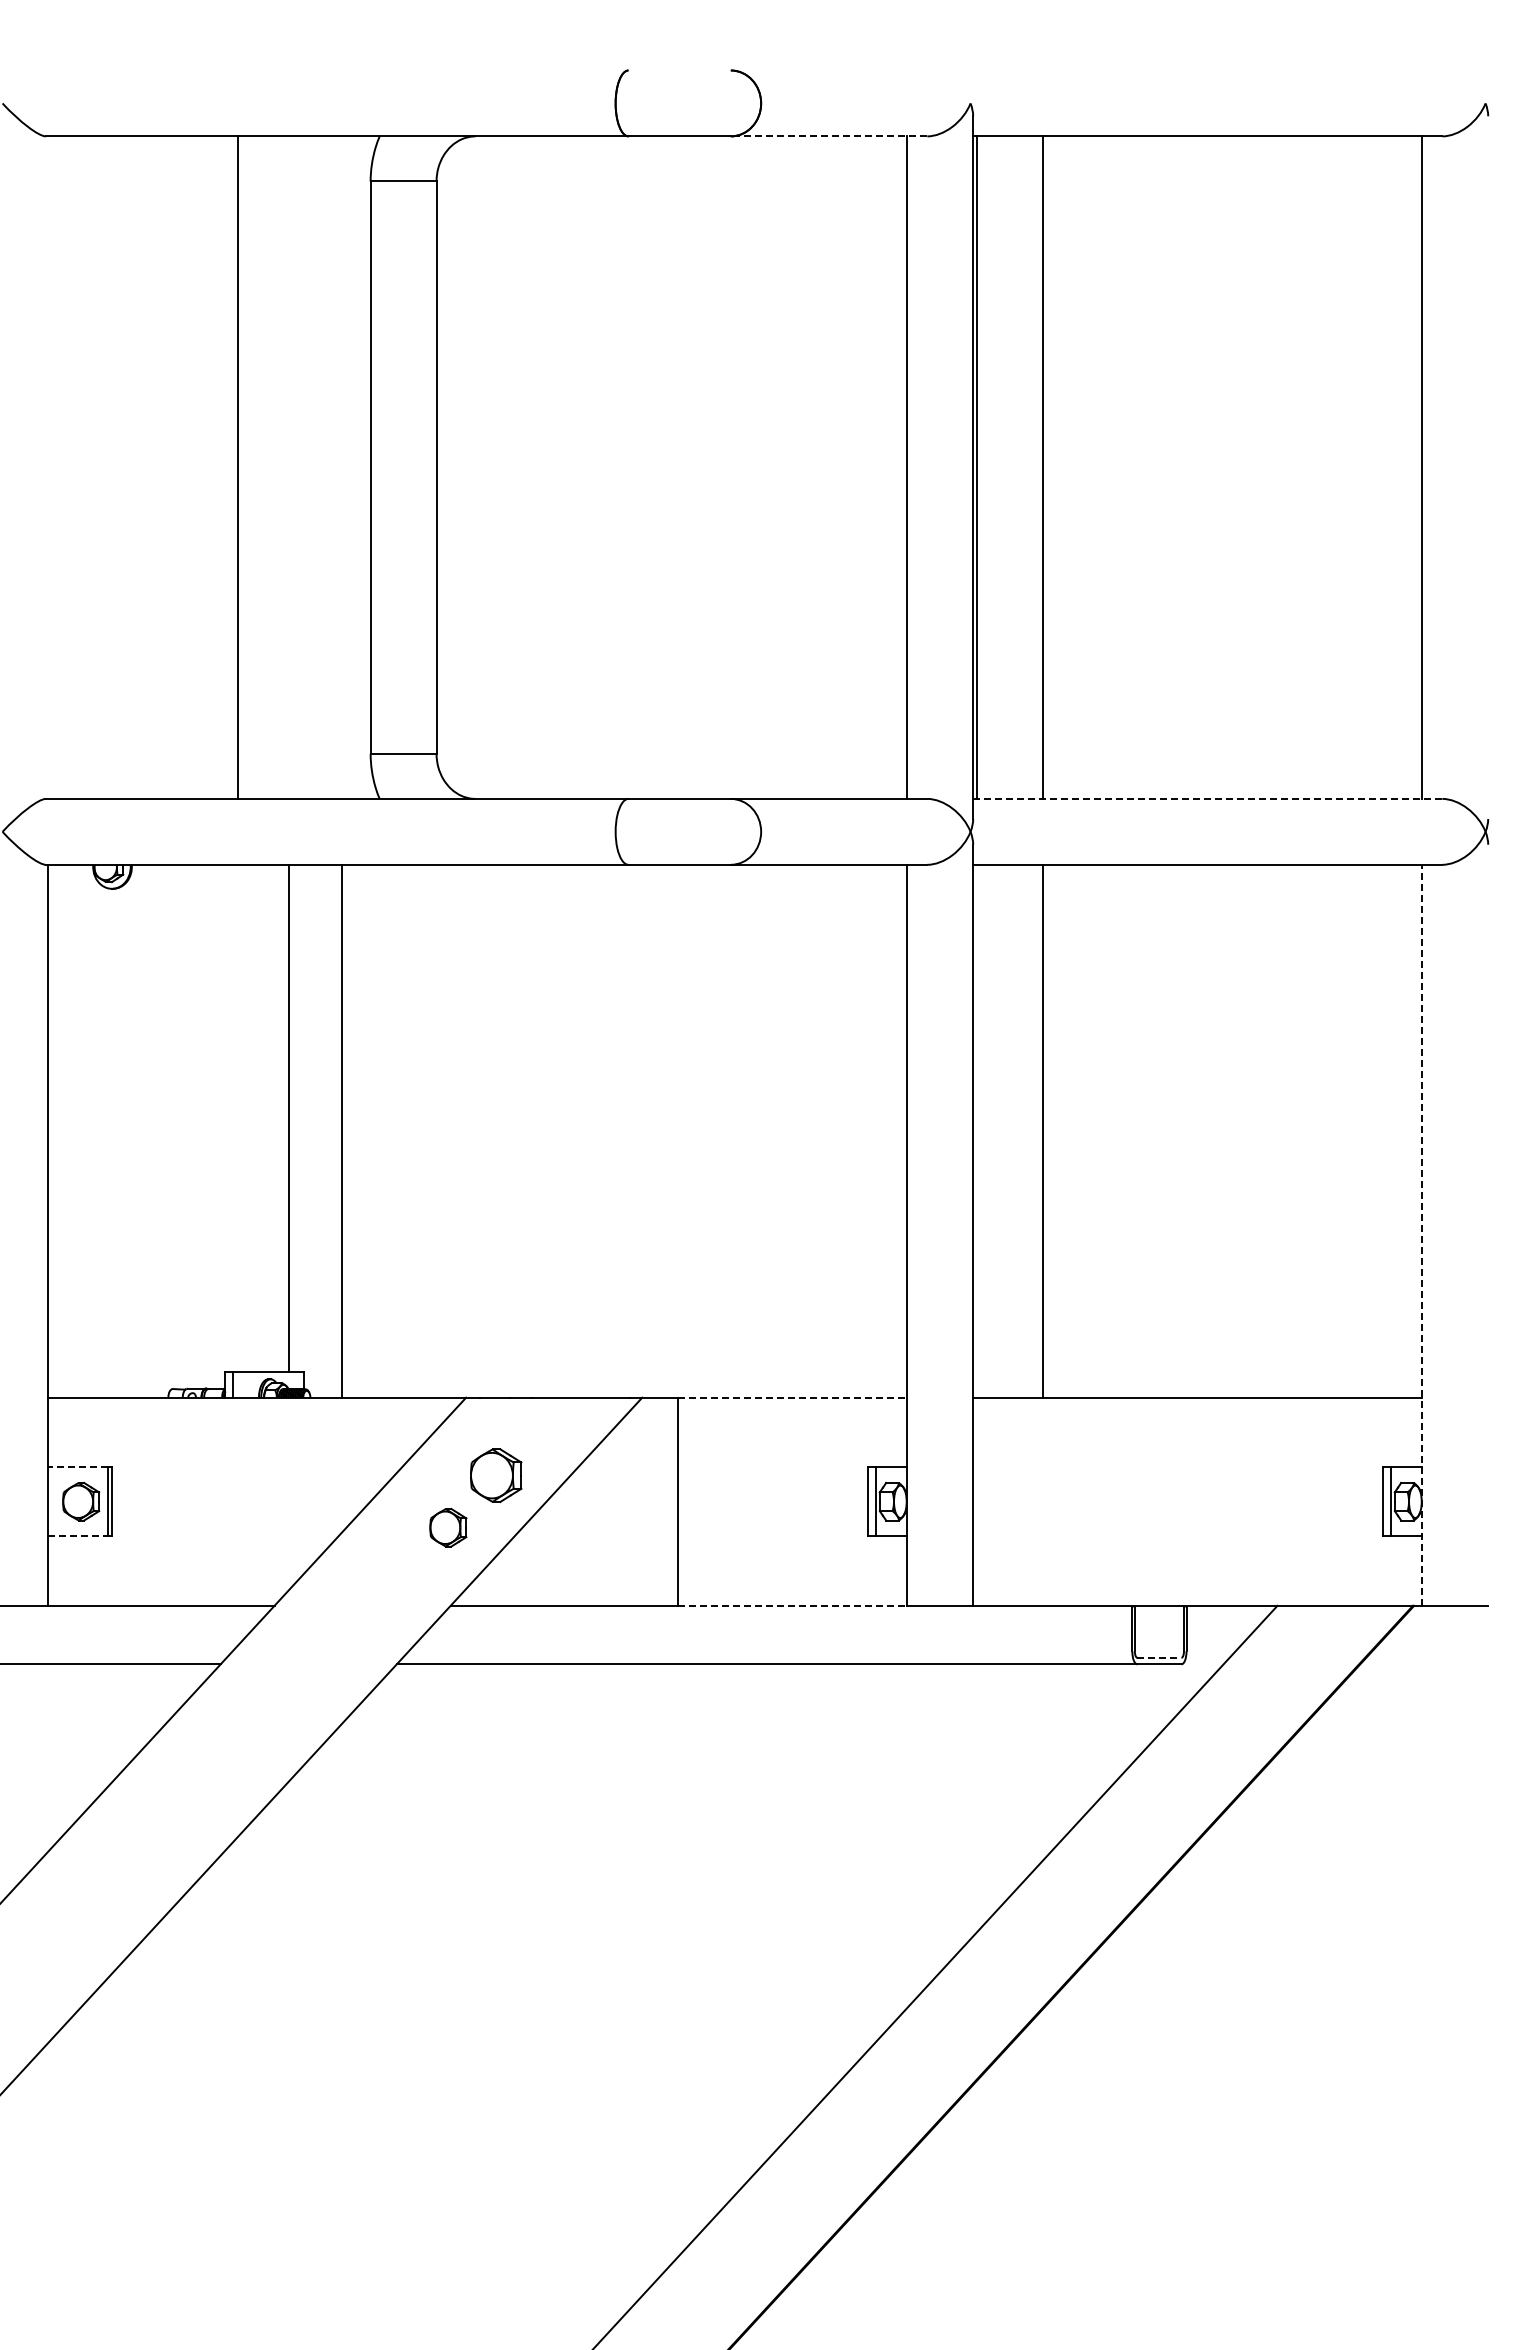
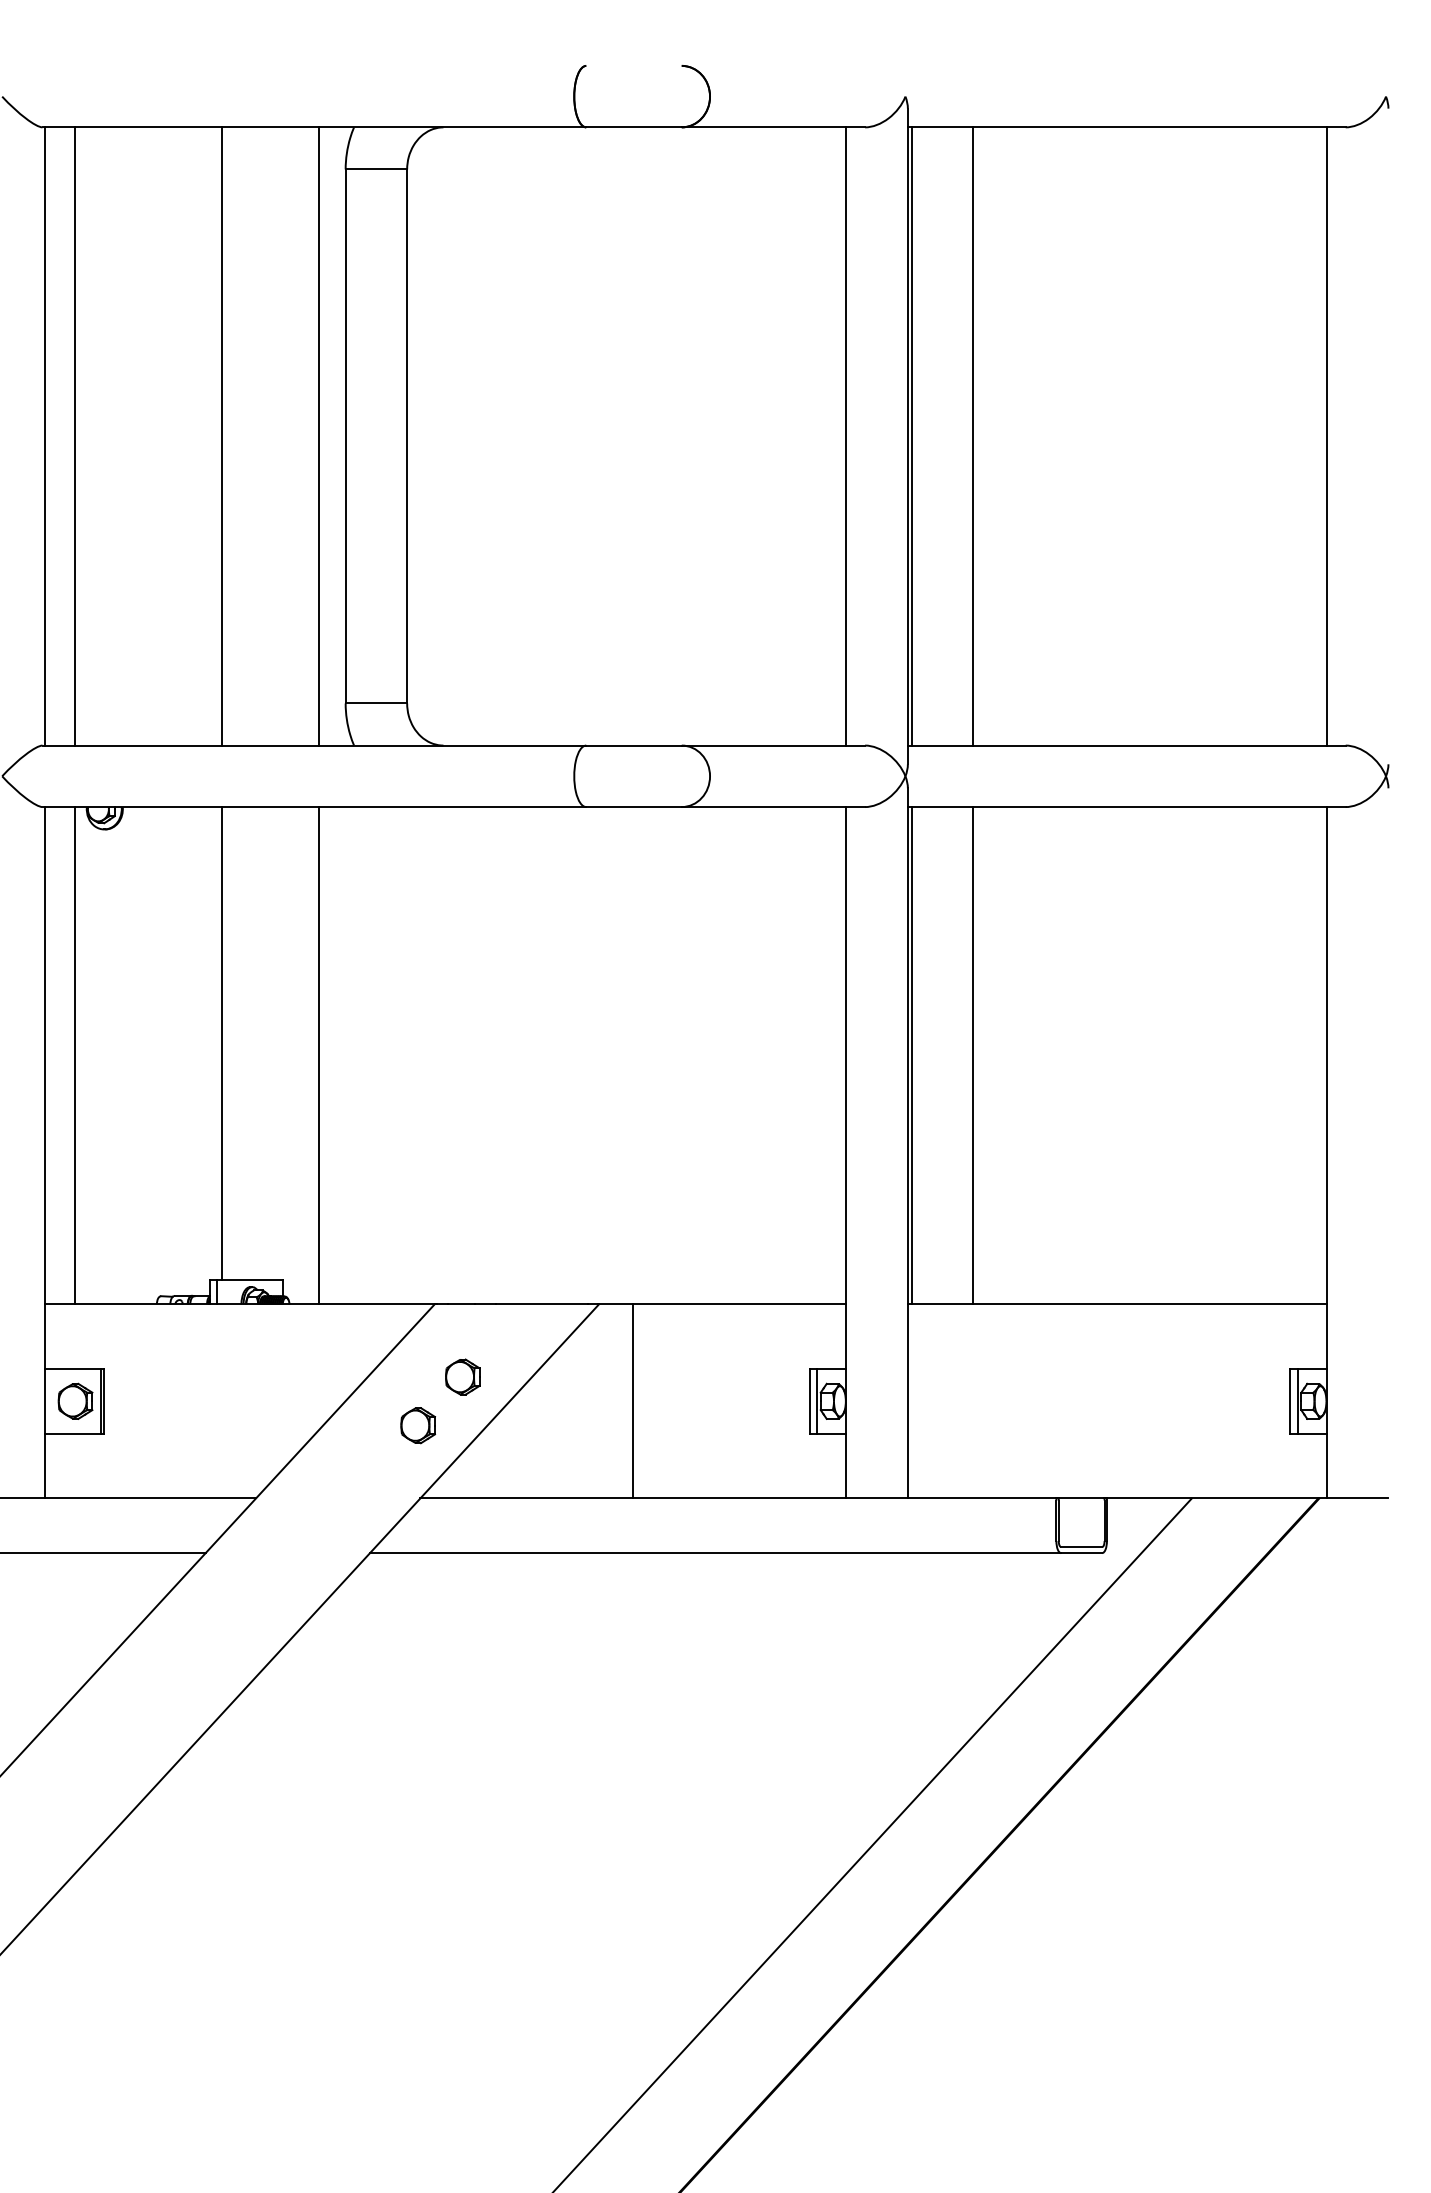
line: (828, 136) -> (772, 127), dashed -> solid
line: (48, 467) -> (45, 436), added
line: (80, 467) -> (74, 436), added
line: (341, 467) -> (318, 436), added
line: (1207, 798) -> (1126, 745), dashed -> solid
line: (288, 1117) -> (221, 1042), moved
line: (80, 1130) -> (74, 1054), added
line: (977, 1130) -> (911, 1054), added
line: (1422, 1234) -> (1327, 1152), dashed -> solid
line: (793, 1397) -> (740, 1304), dashed -> solid
line: (78, 1467) -> (73, 1369), dashed -> solid
part: (496, 1475) -> (463, 1376), size x0.71
line: (78, 1536) -> (73, 1433), dashed -> solid
line: (793, 1605) -> (740, 1498), dashed -> solid
line: (1159, 1657) -> (1081, 1546), dashed -> solid

